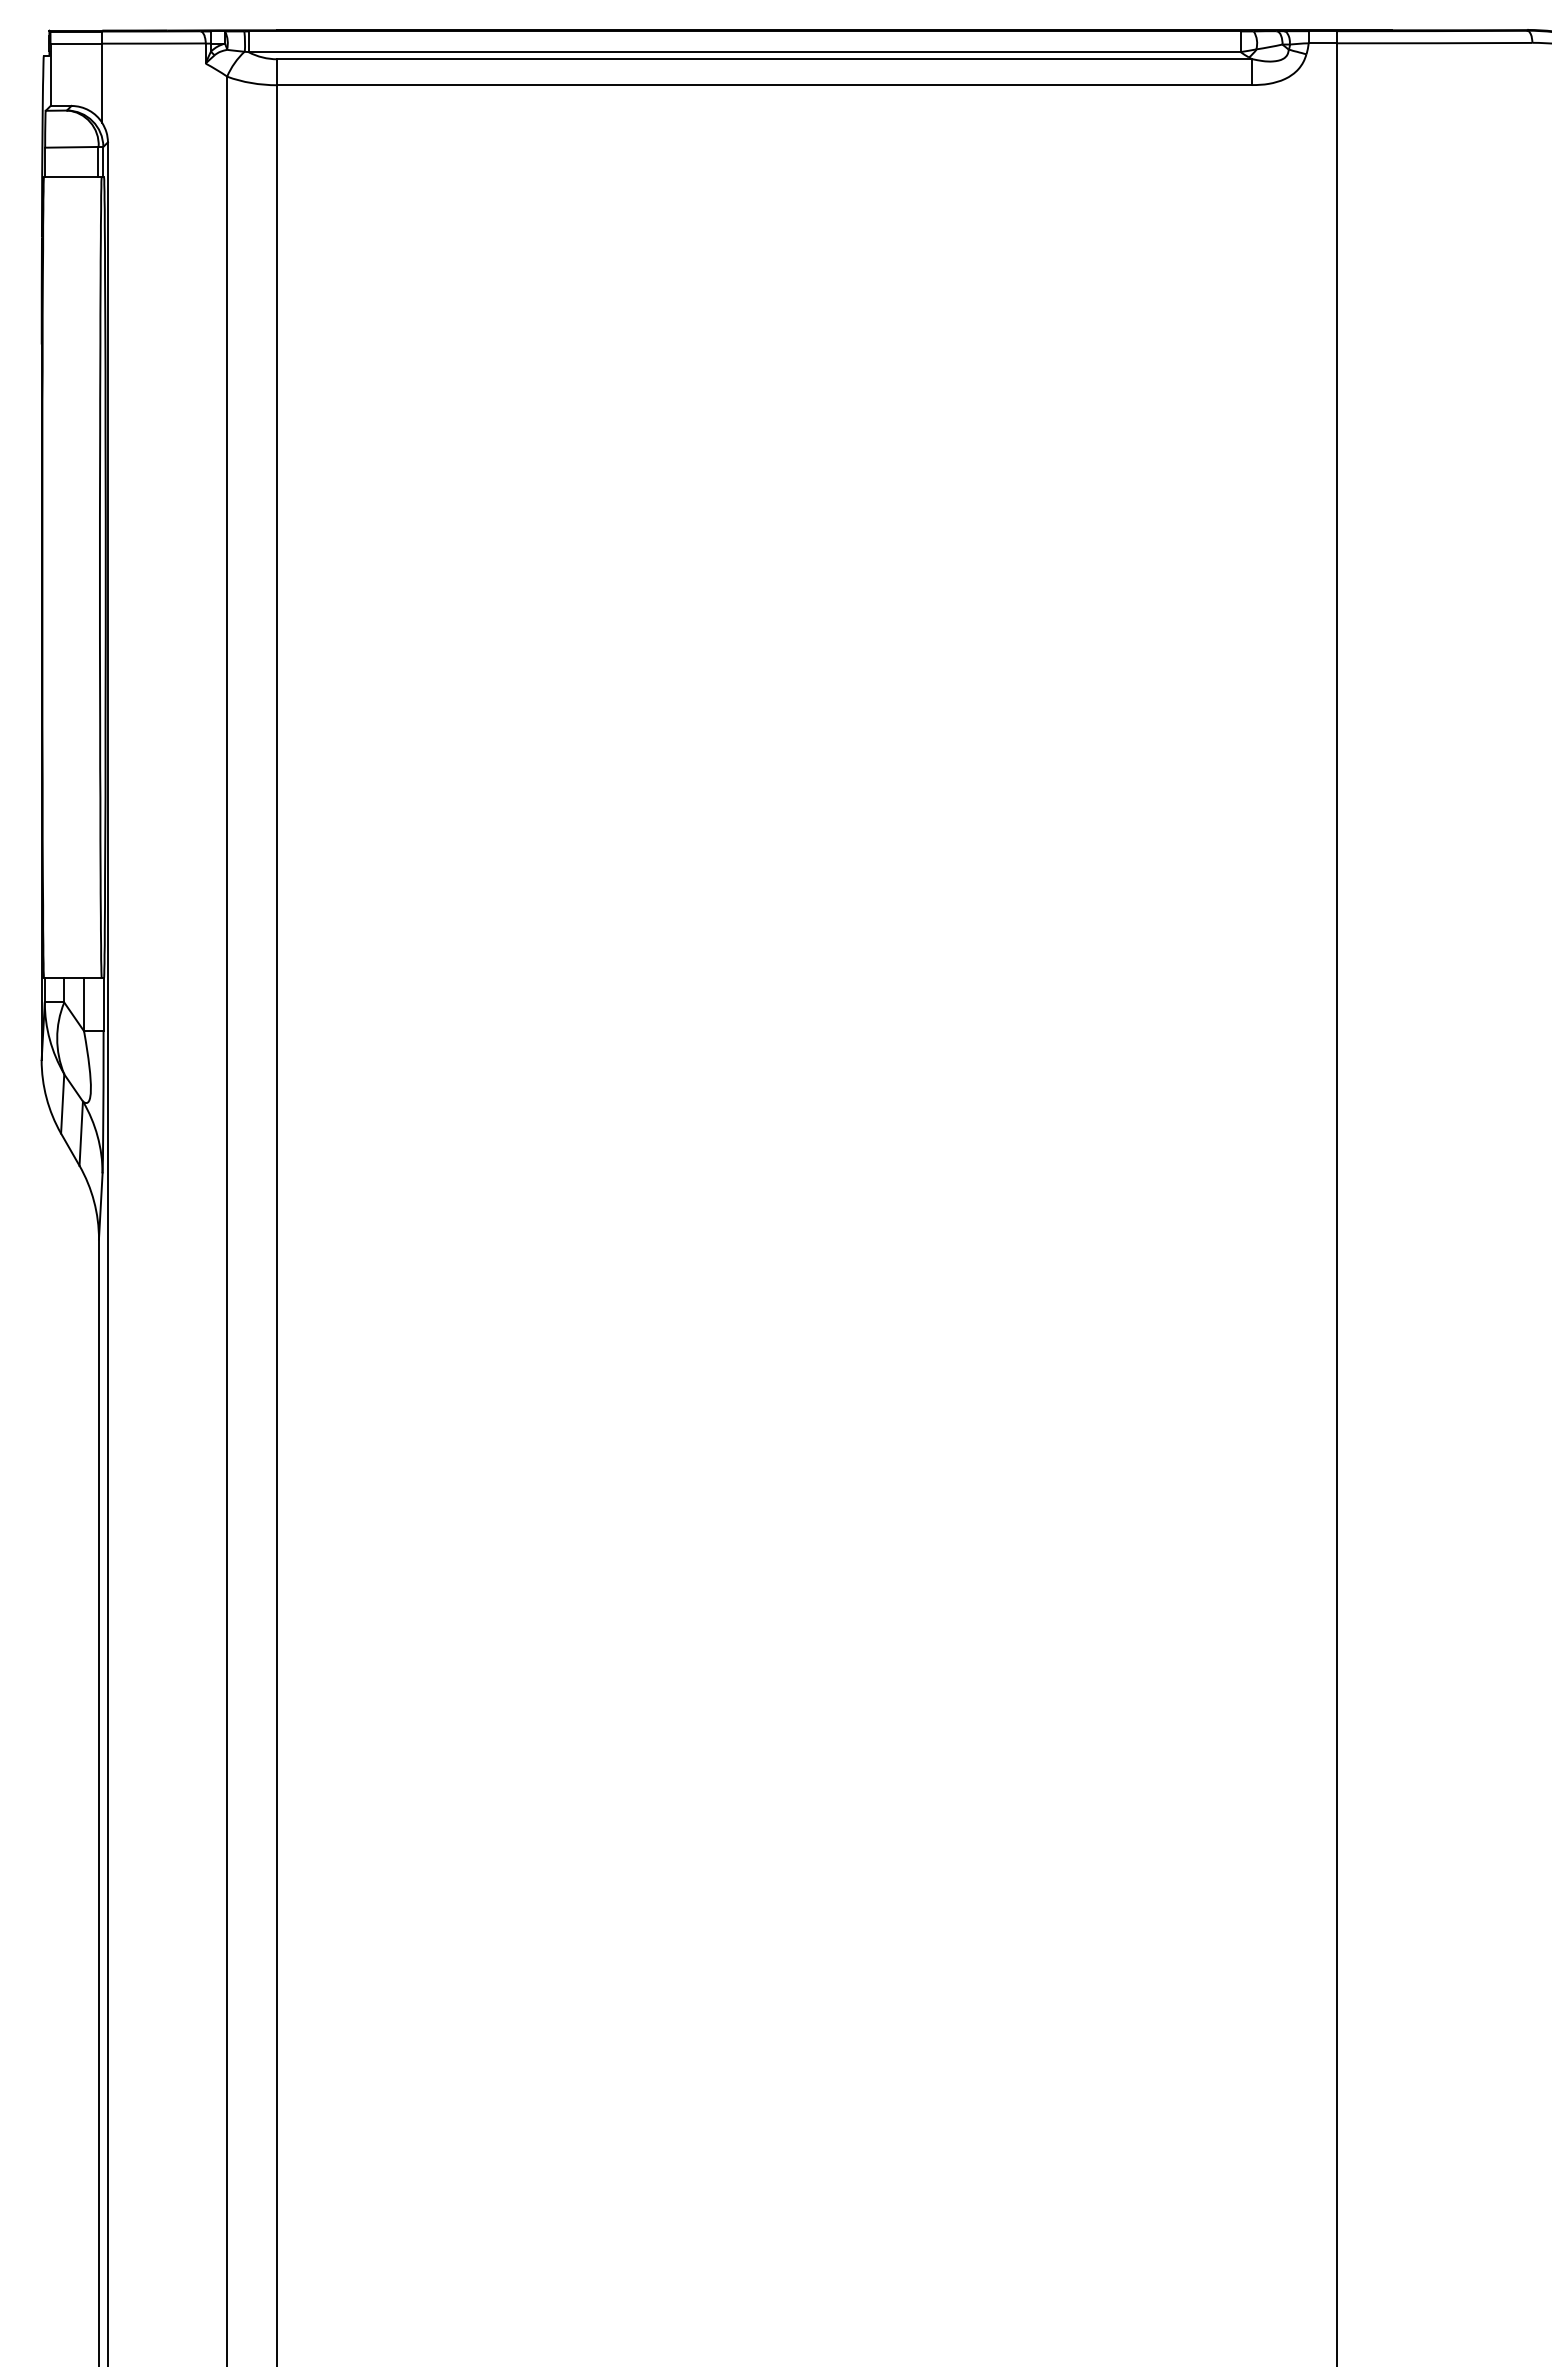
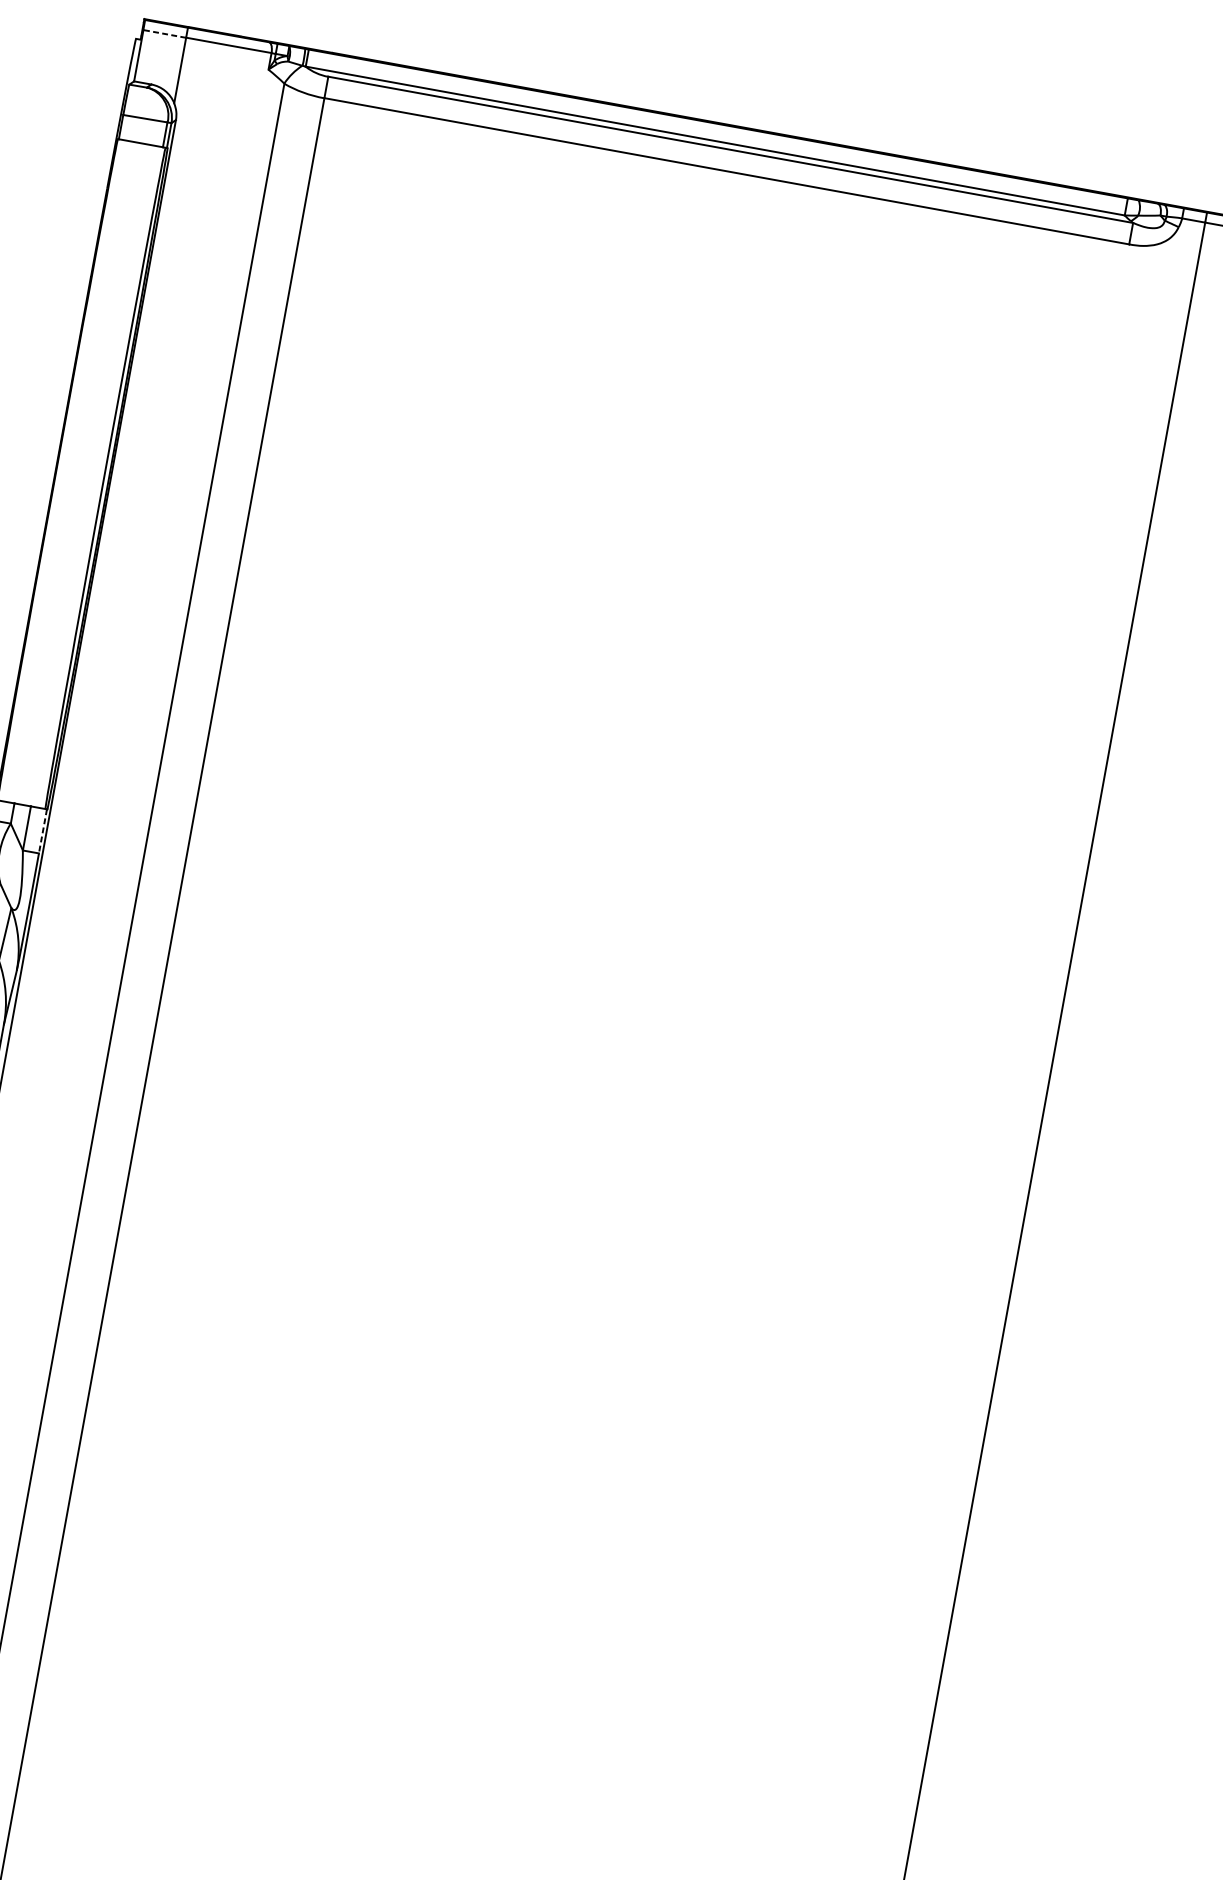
line: (76, 43) -> (164, 33), solid -> dashed
line: (103, 1004) -> (42, 831), solid -> dashed

